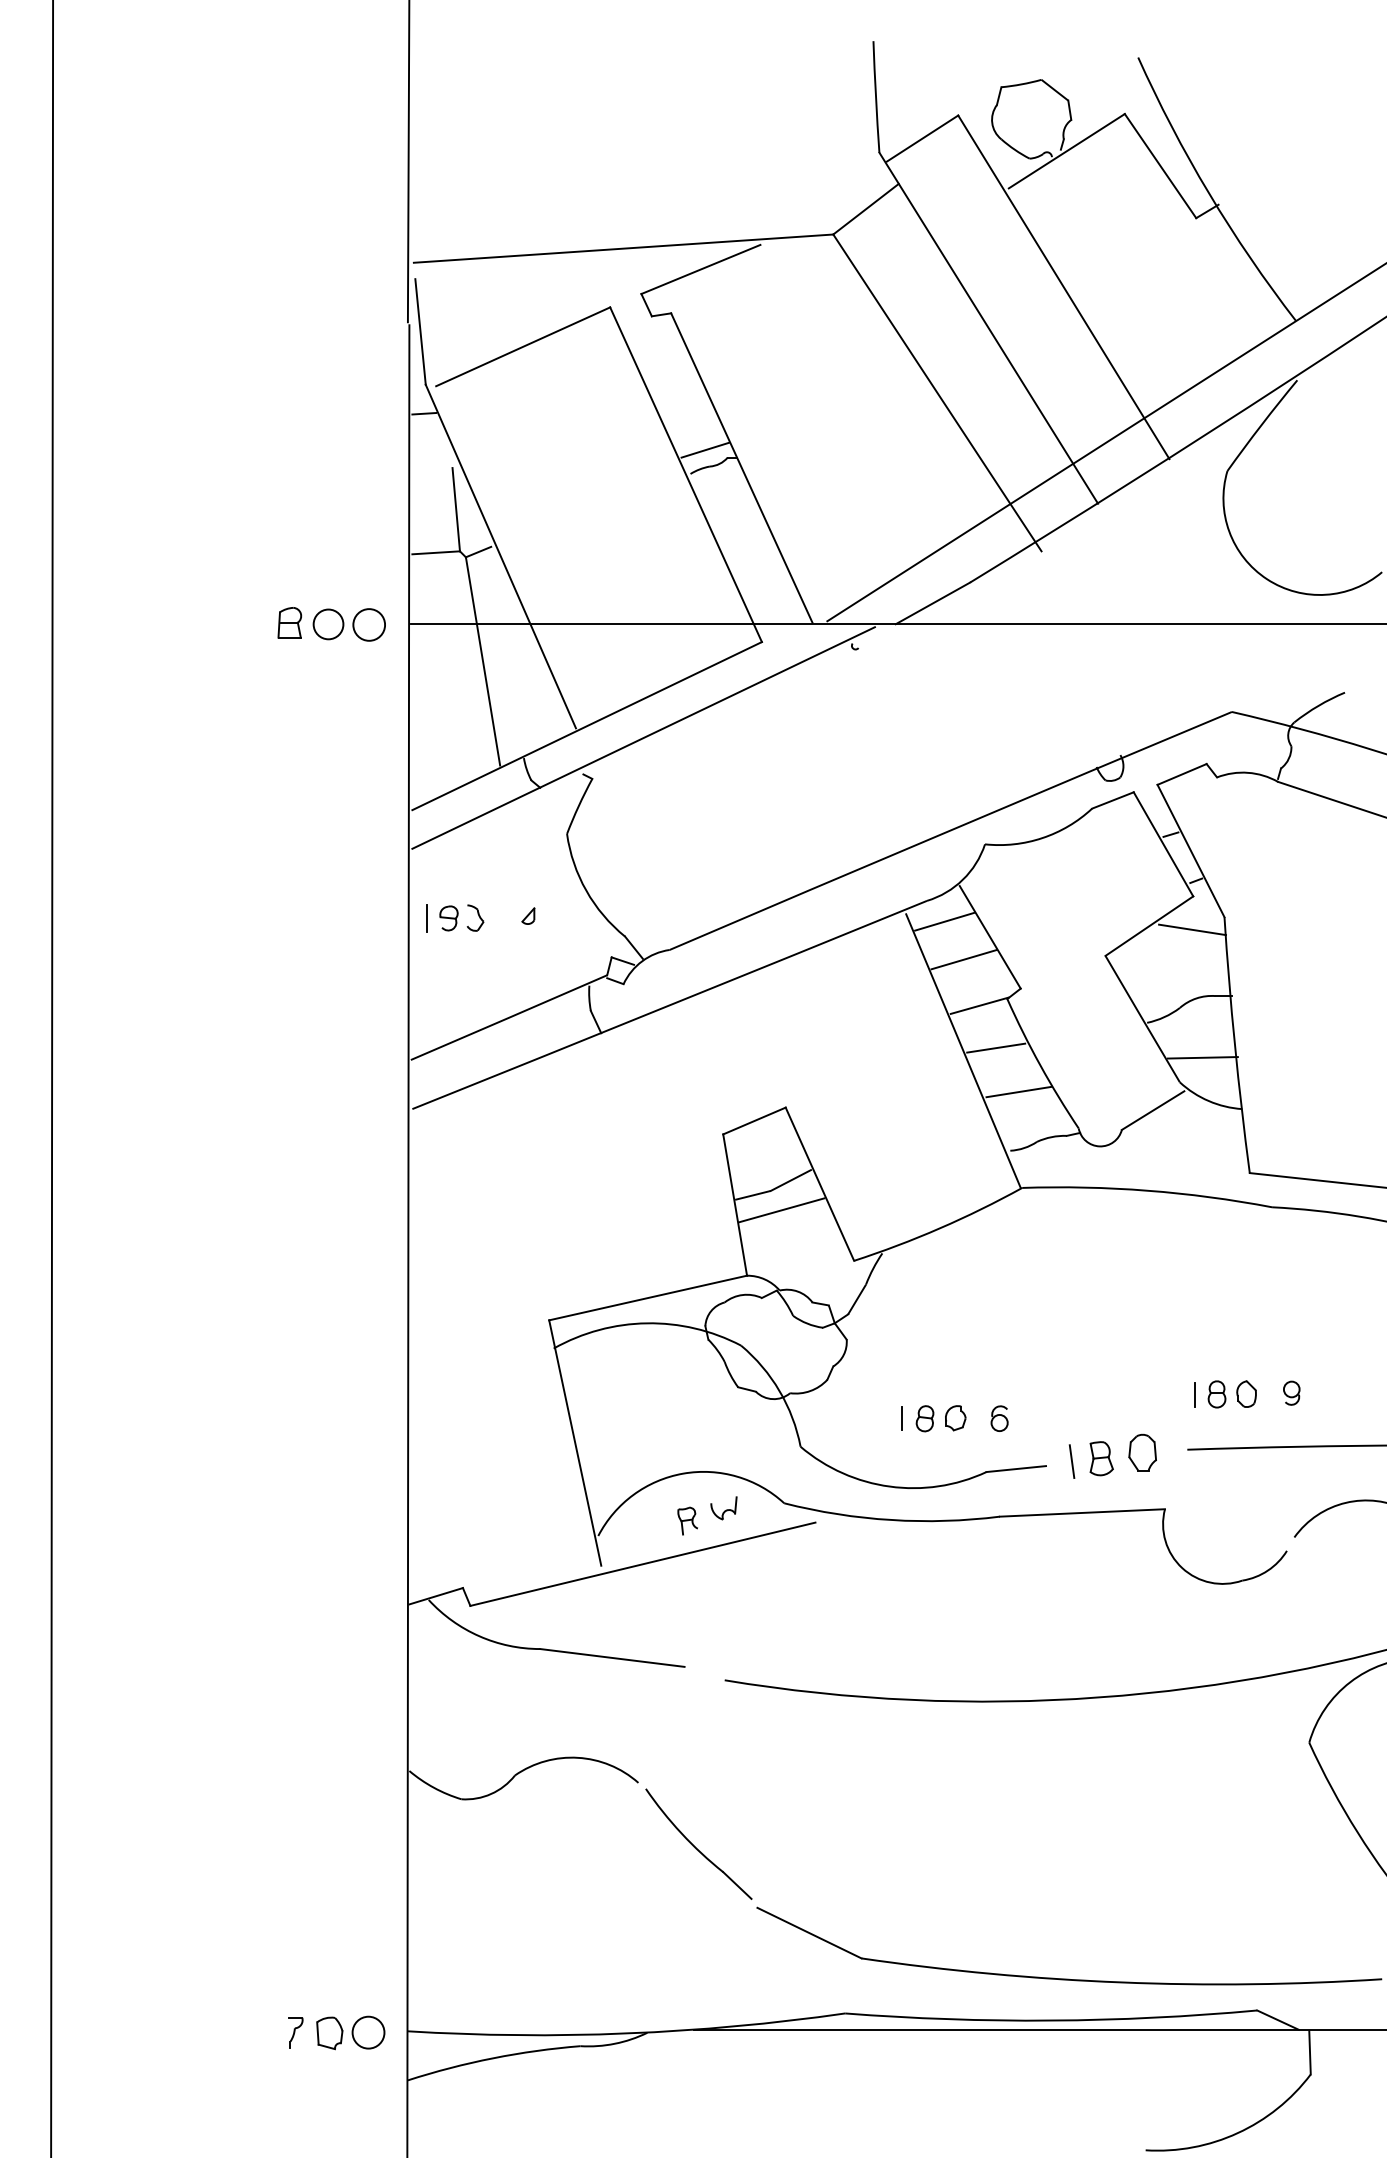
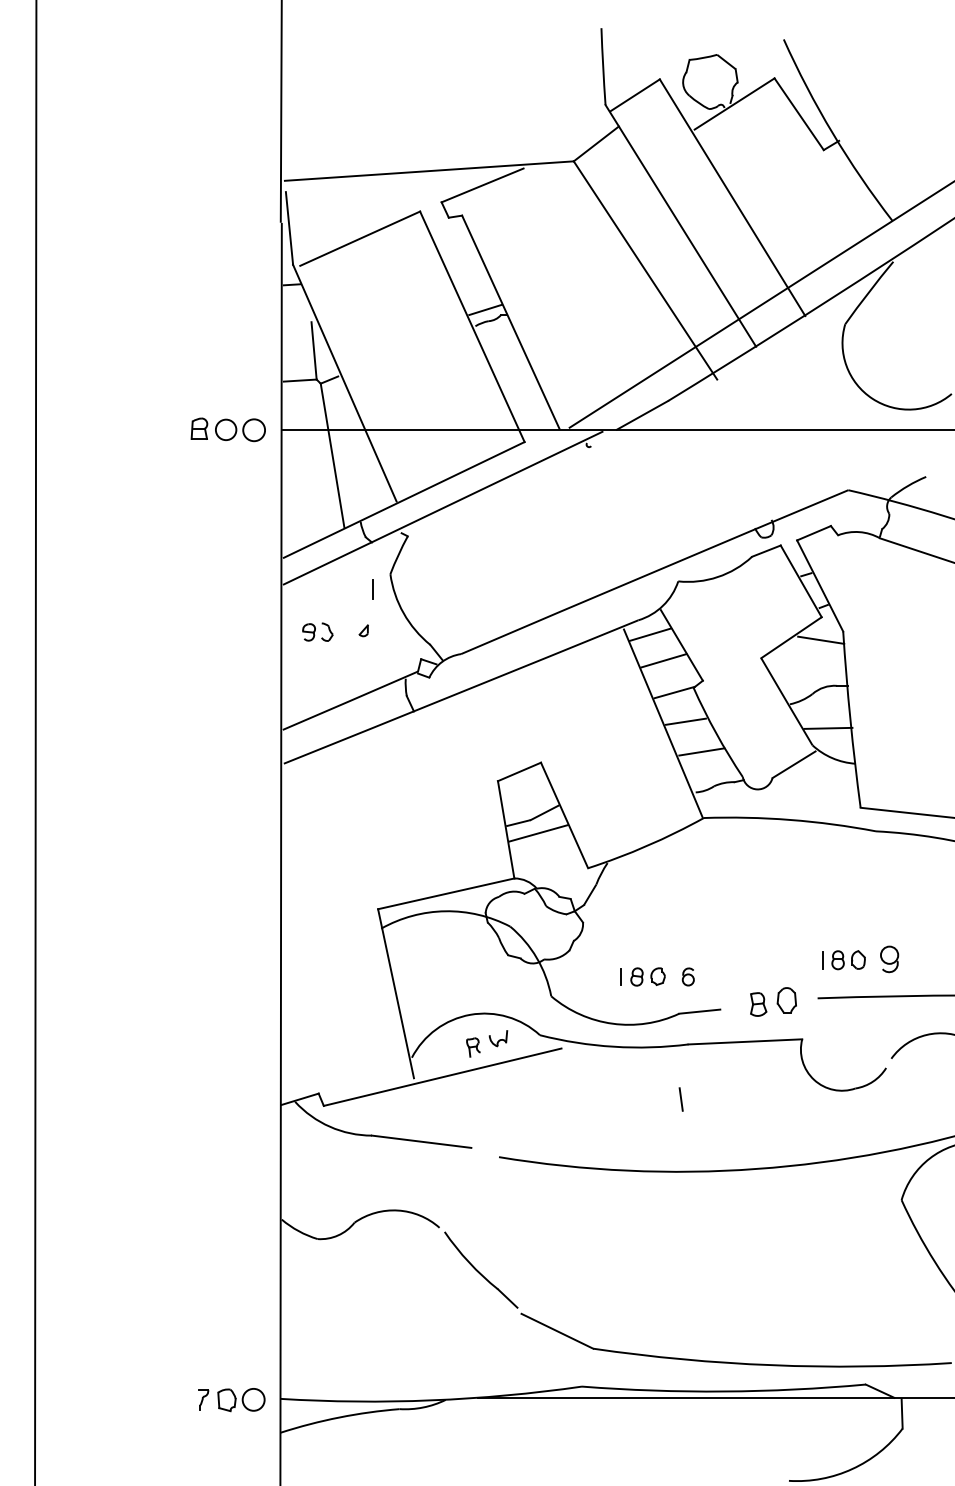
line: (426, 918) -> (372, 589), moved
part: (1291, 1393) -> (889, 959), size x1.6
line: (1070, 1461) -> (680, 1099), moved

